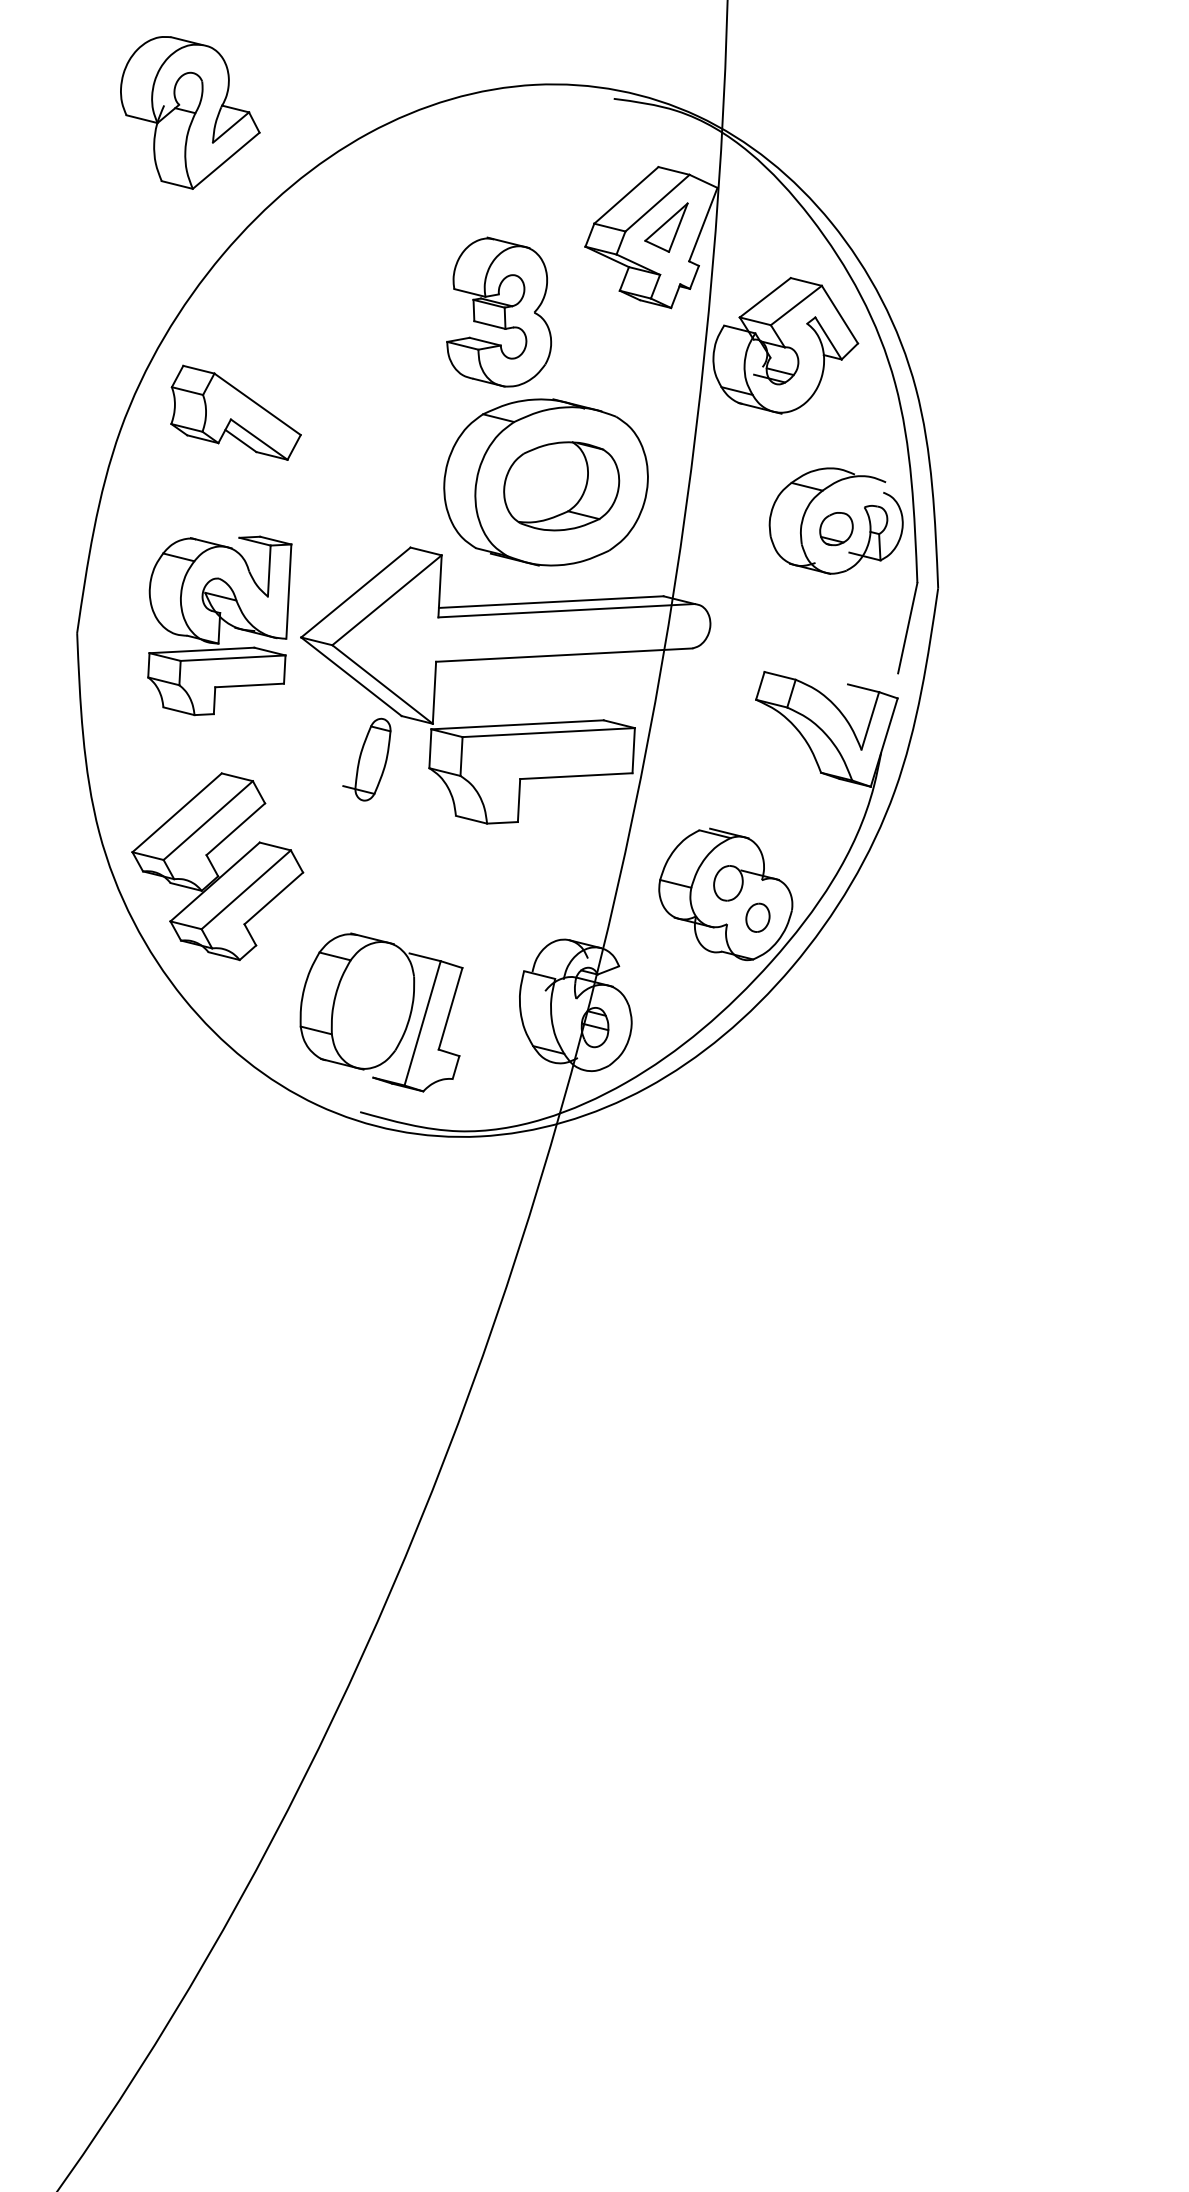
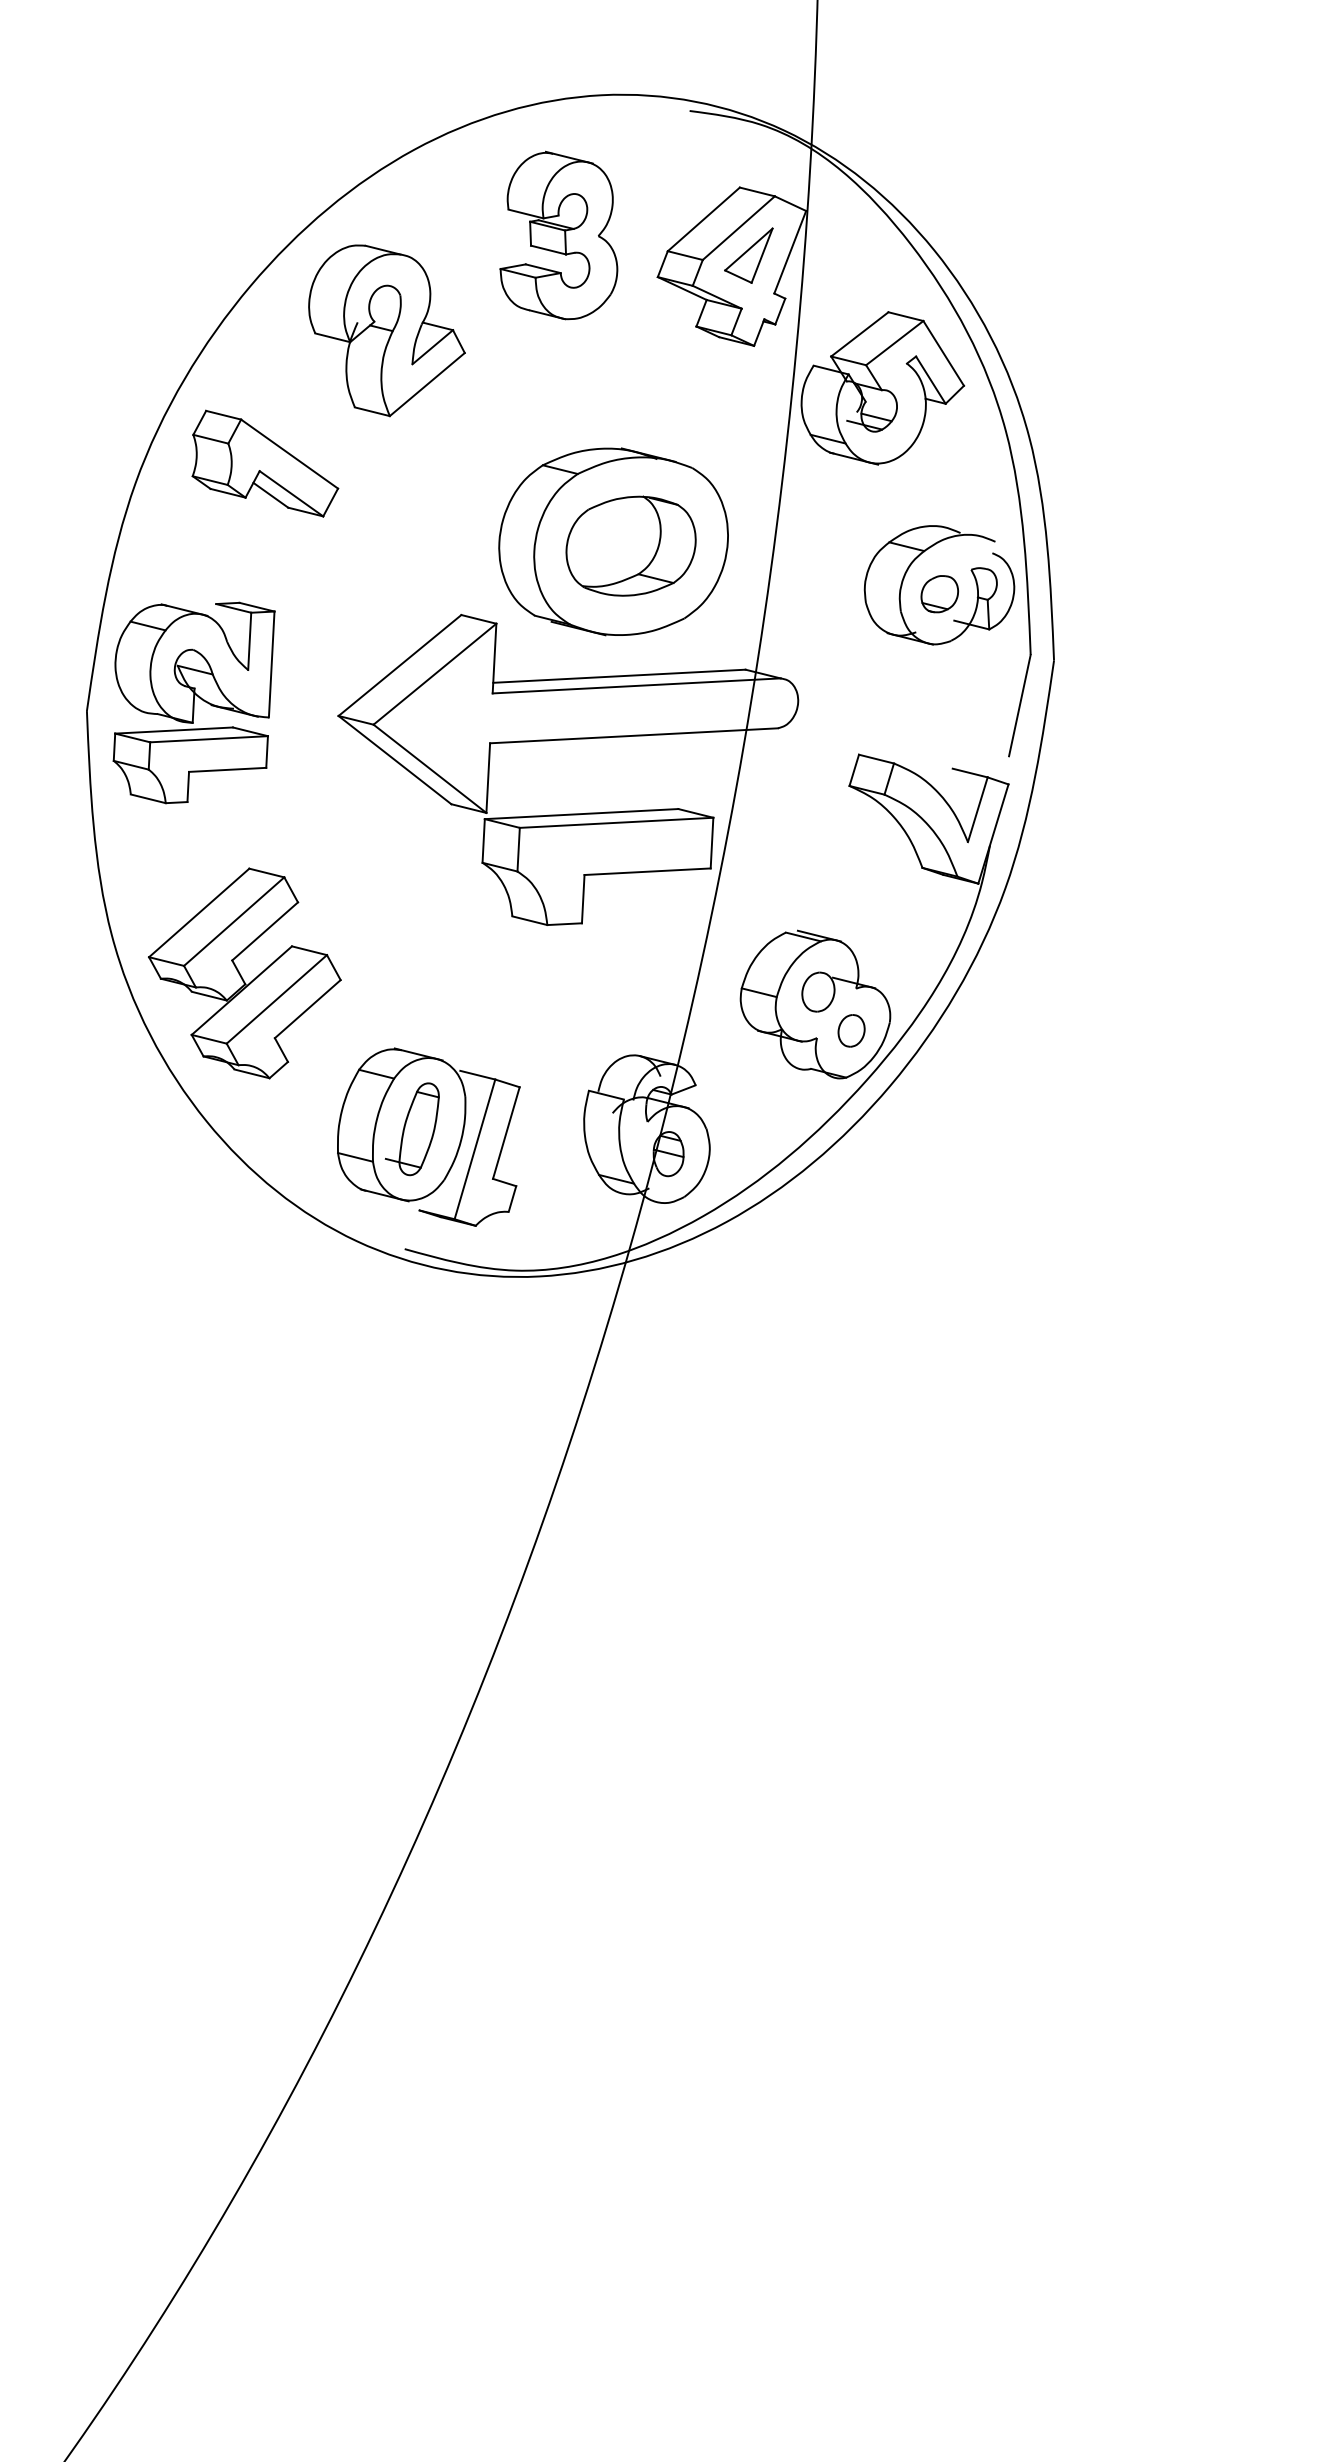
part: (189, 112) -> (386, 330), moved
part: (498, 312) -> (558, 235), moved
part: (219, 625) -> (193, 702), moved
part: (366, 759) -> (411, 1129), moved

